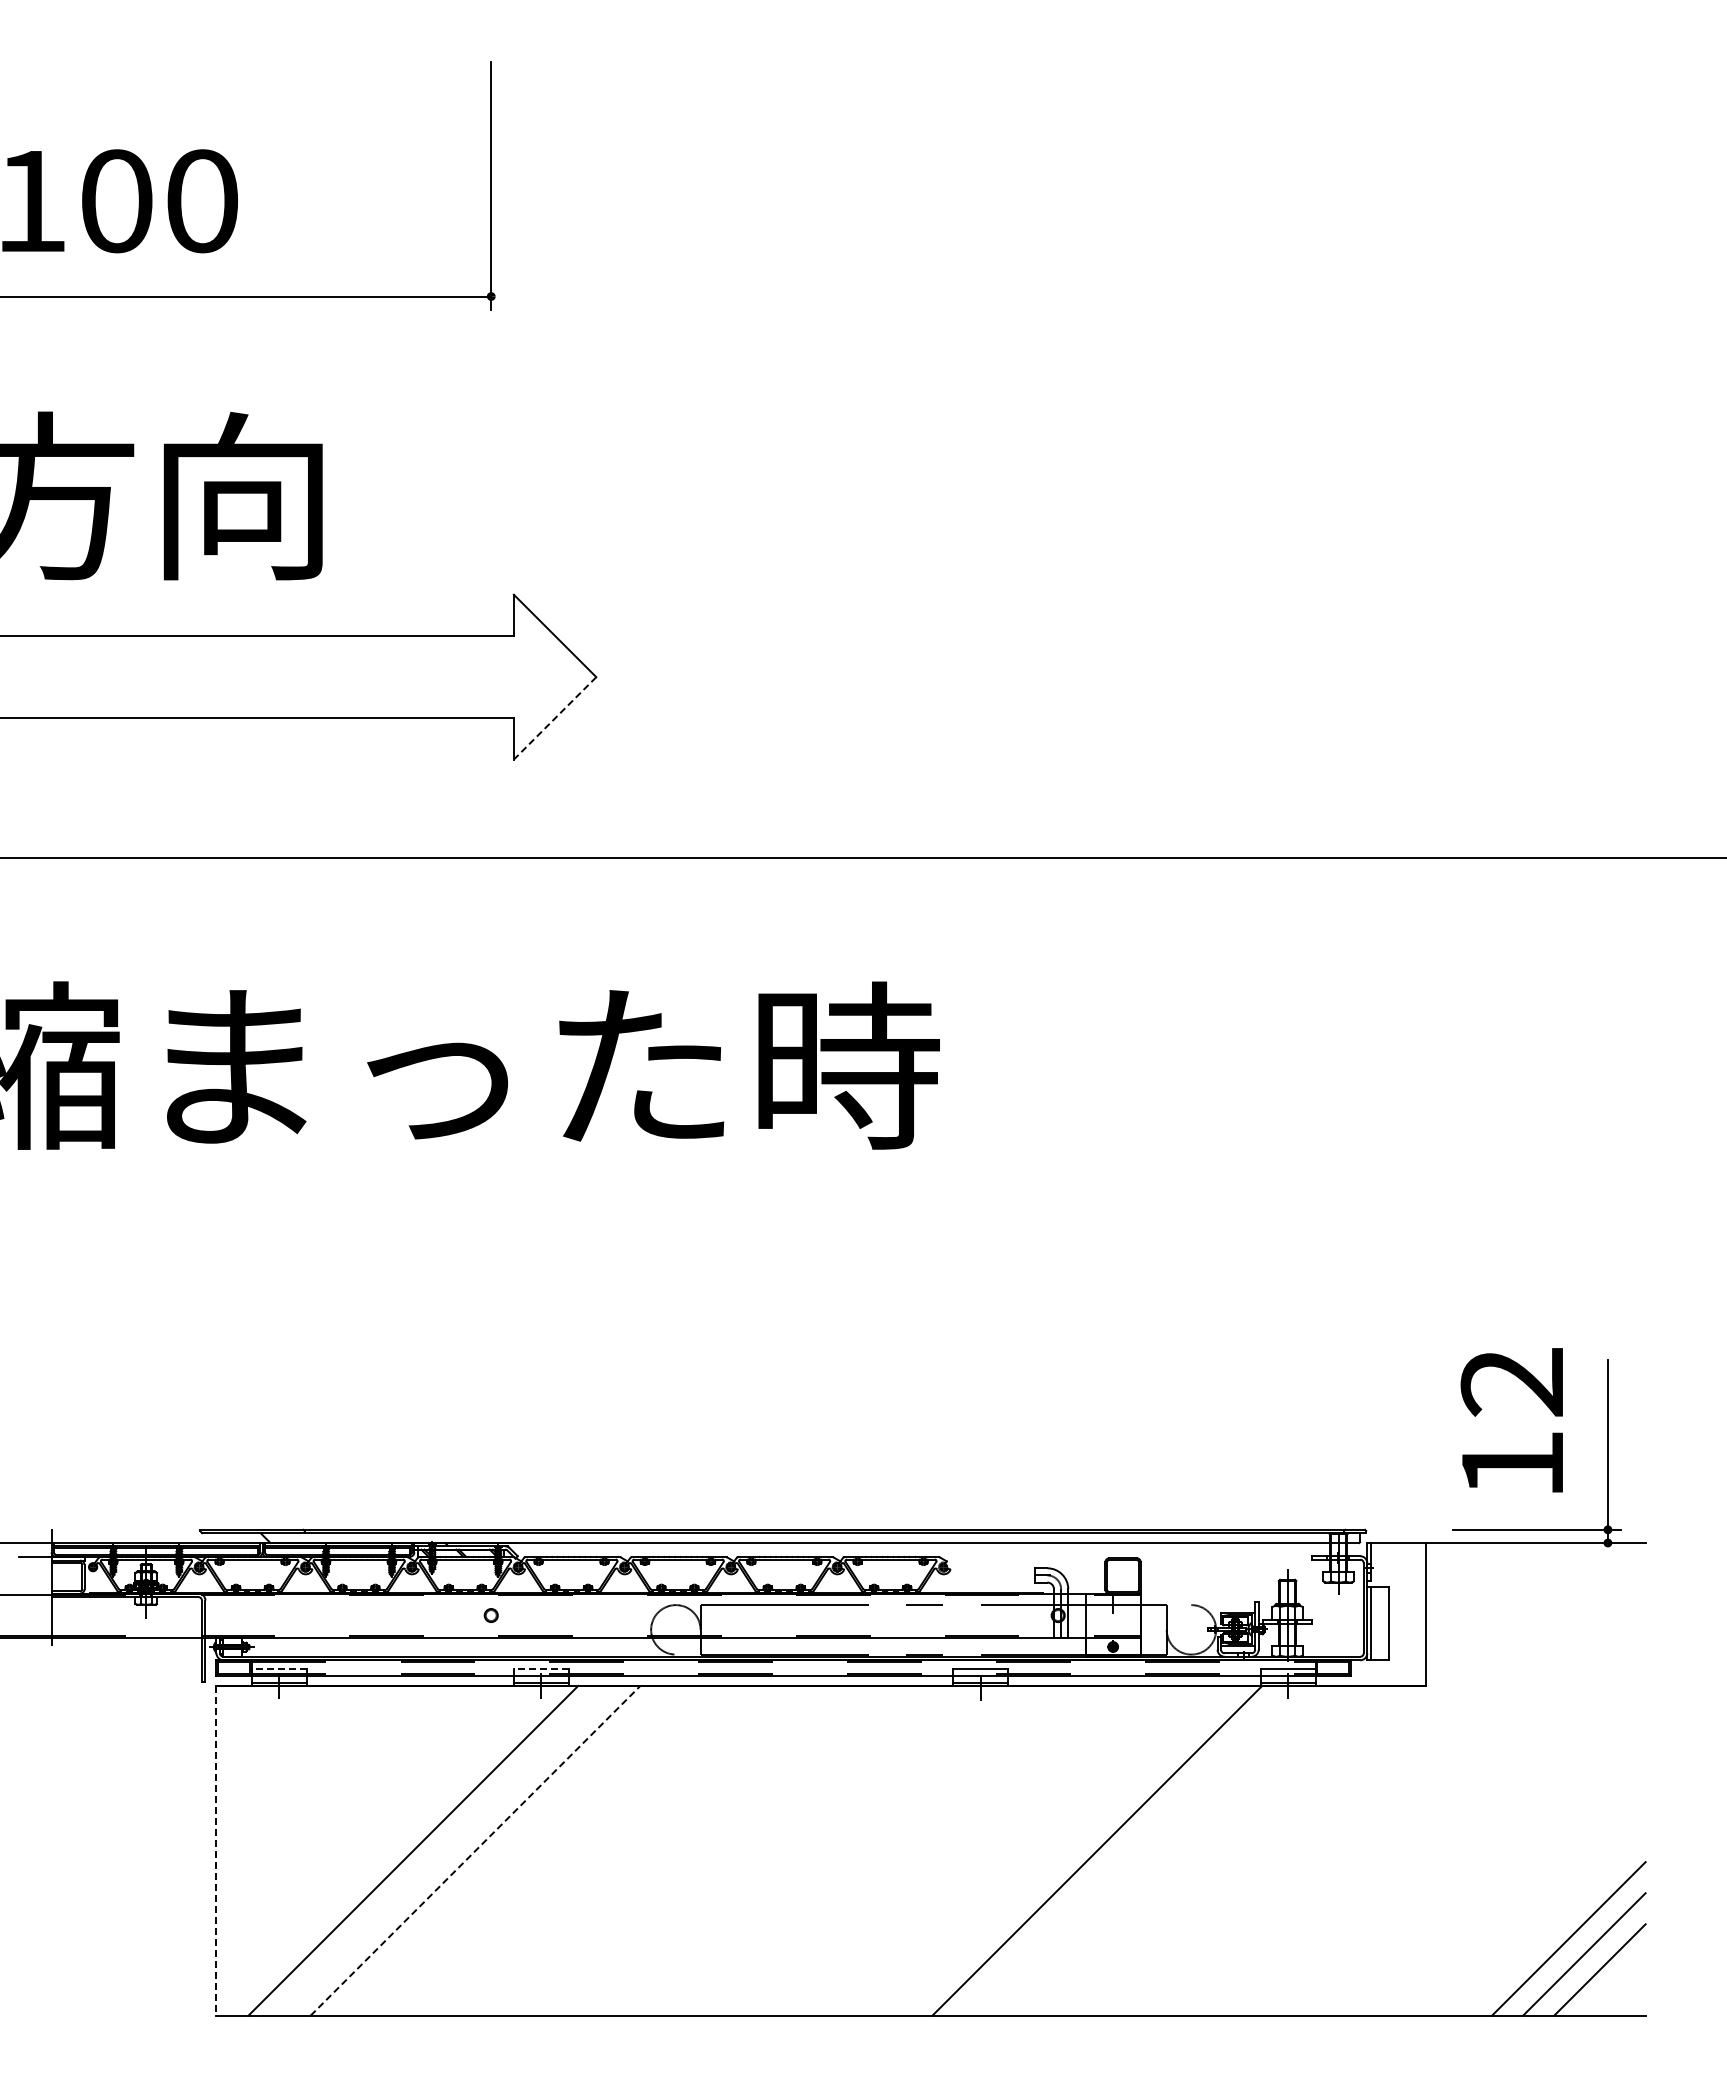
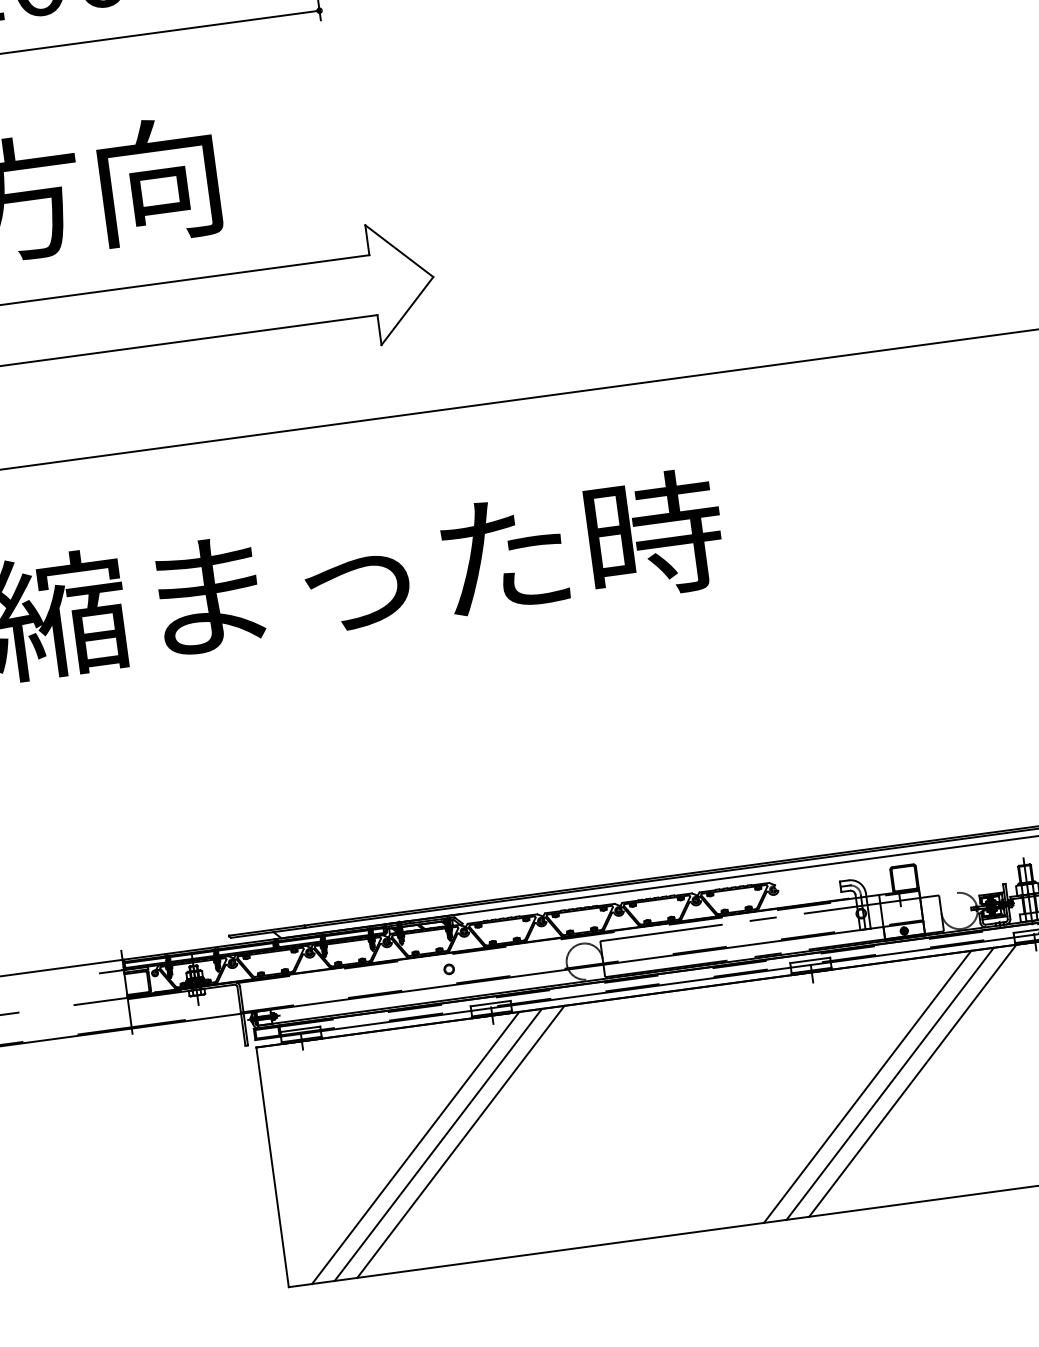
line: (554, 718) -> (407, 311), dashed -> solid
line: (278, 1669) -> (299, 1029), dashed -> solid
line: (540, 1669) -> (490, 1003), dashed -> solid
line: (216, 1850) -> (272, 1167), dashed -> solid
line: (444, 1850) -> (438, 1144), added
line: (475, 1850) -> (460, 1141), dashed -> solid
line: (1035, 1850) -> (867, 1086), added
line: (1066, 1850) -> (890, 1083), added

